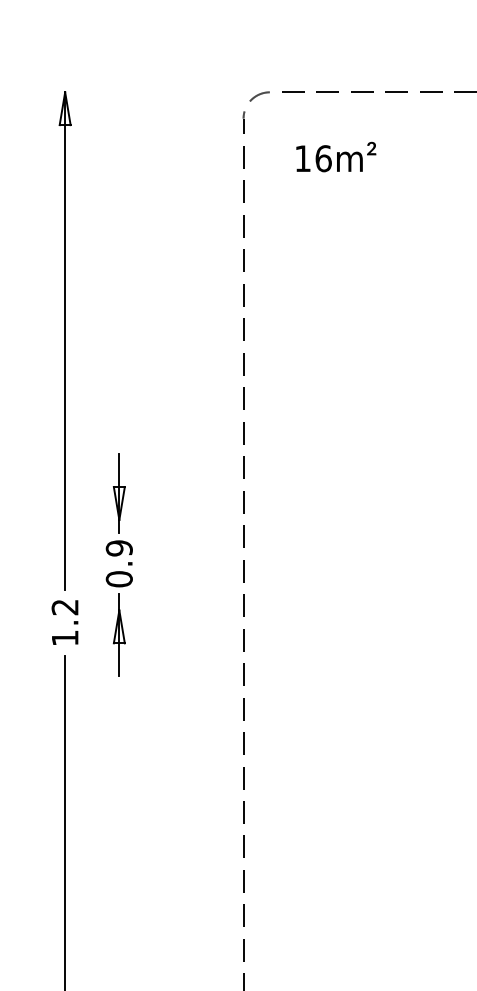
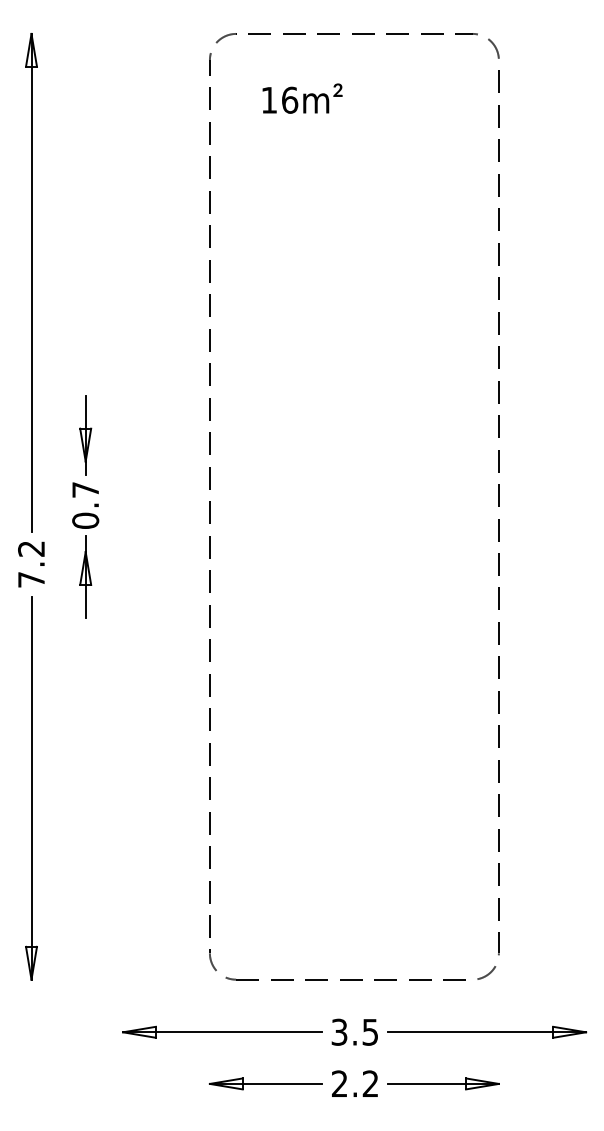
text: (119, 548) -> (85, 490), 0.9 -> 0.7
text: (65, 637) -> (31, 579), 1.2 -> 7.2

